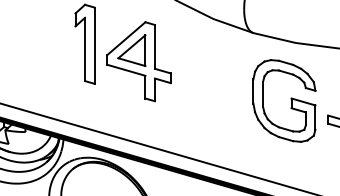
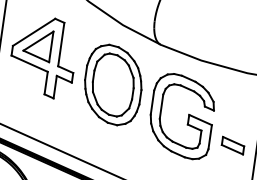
part: (211, 79) -> (112, 84), added

